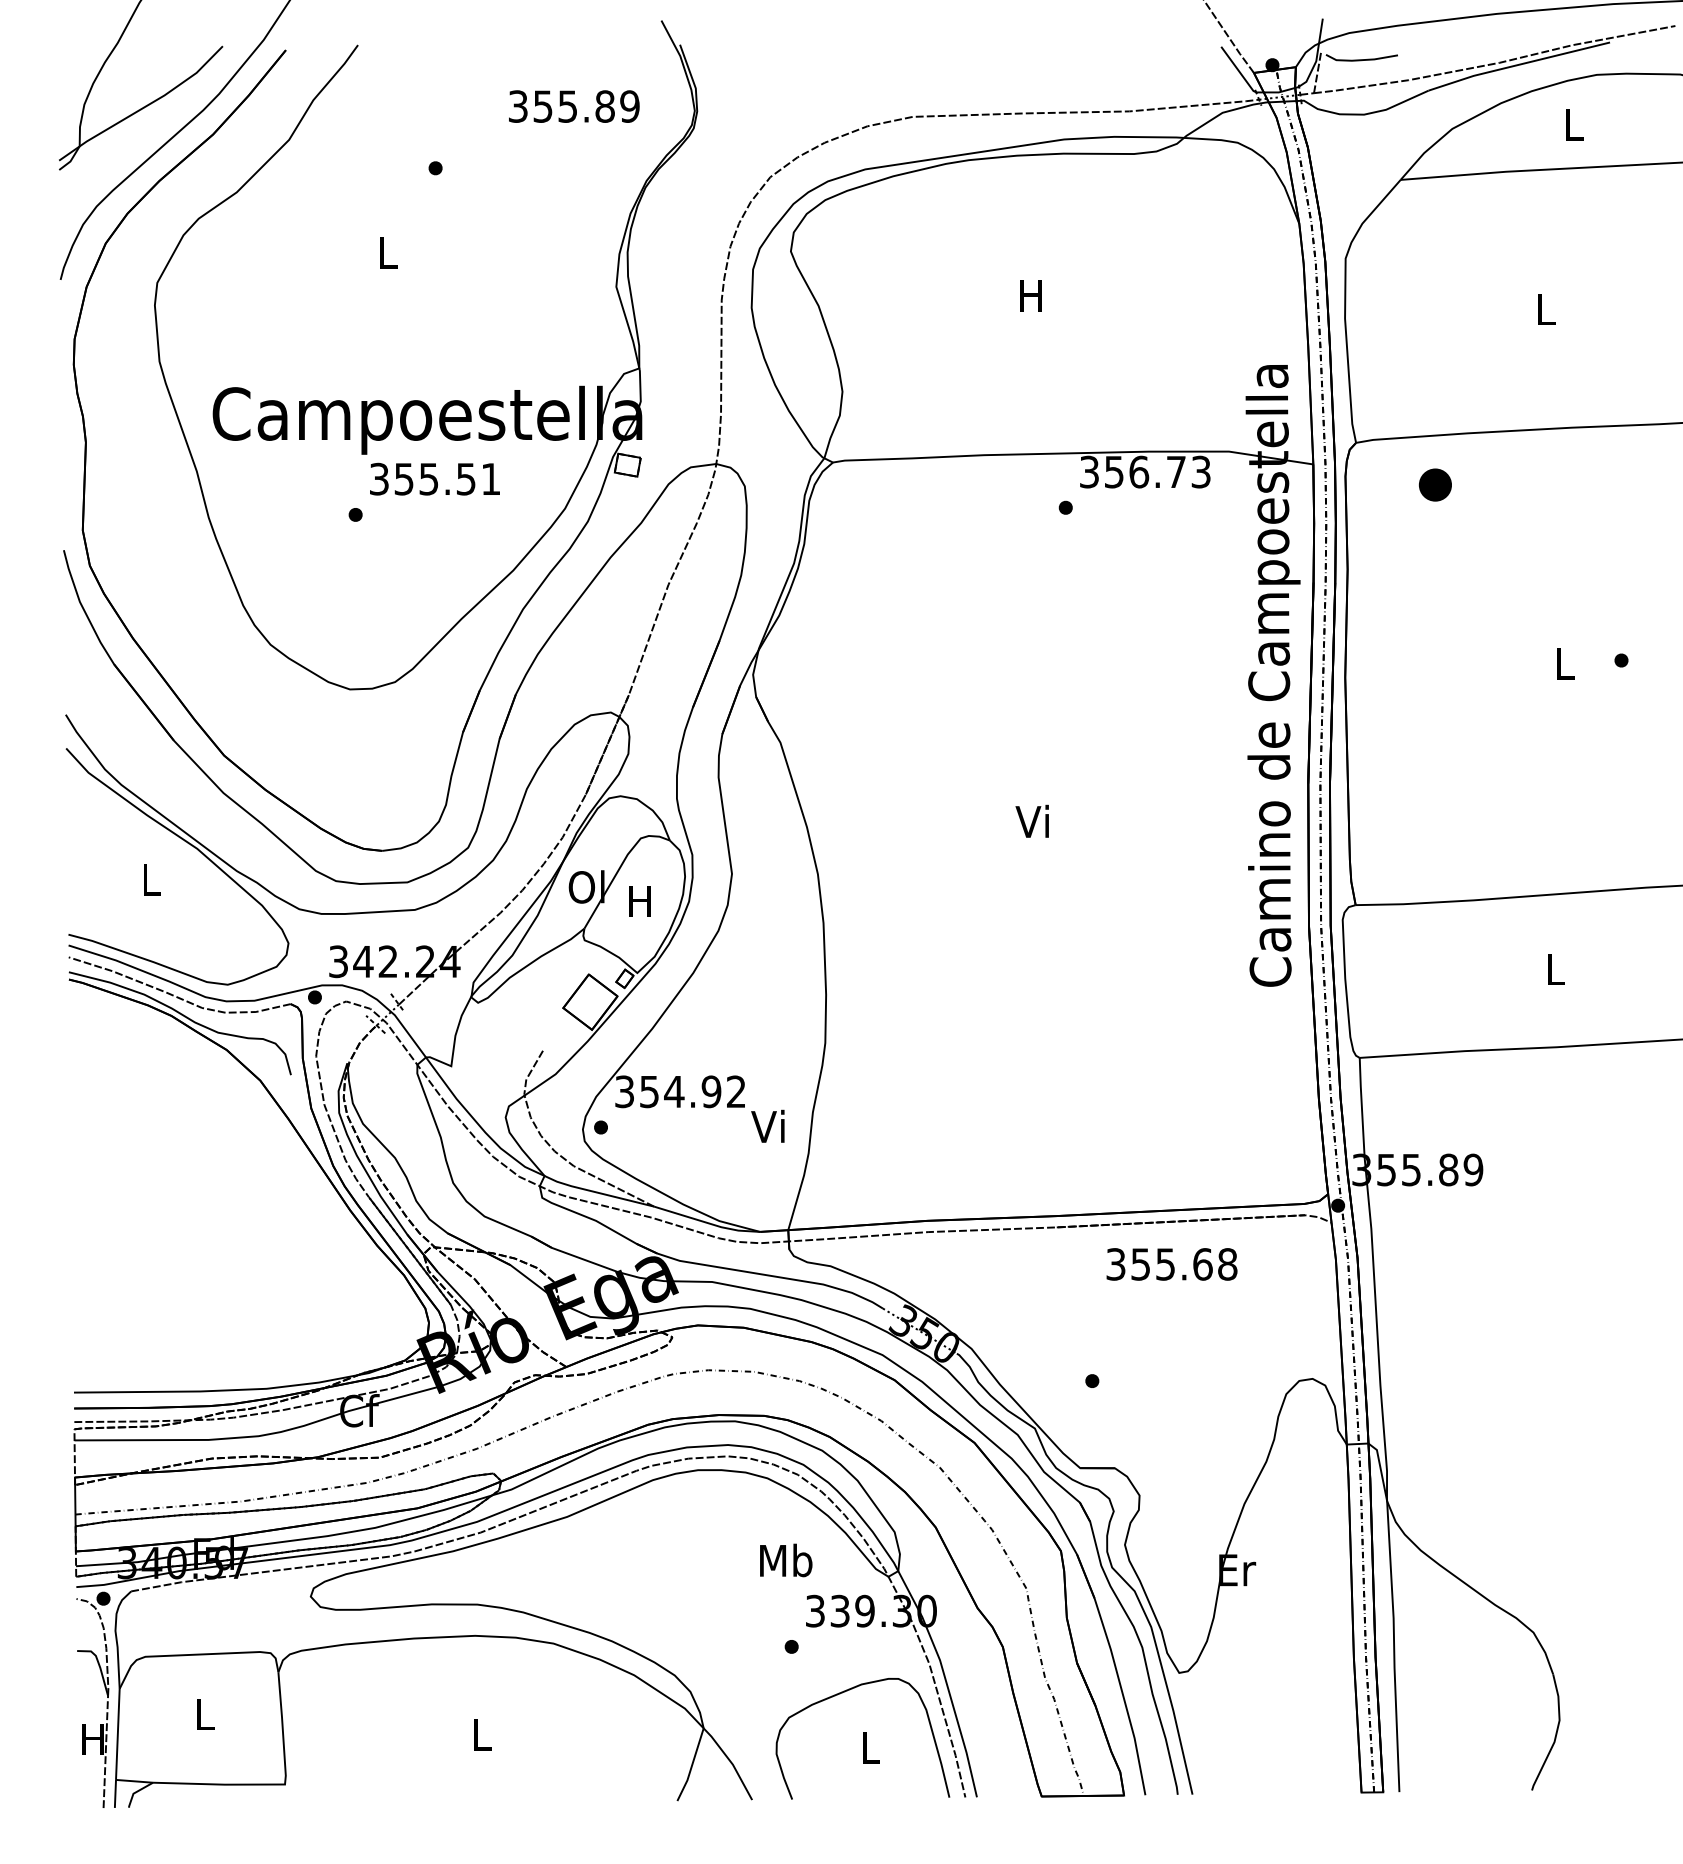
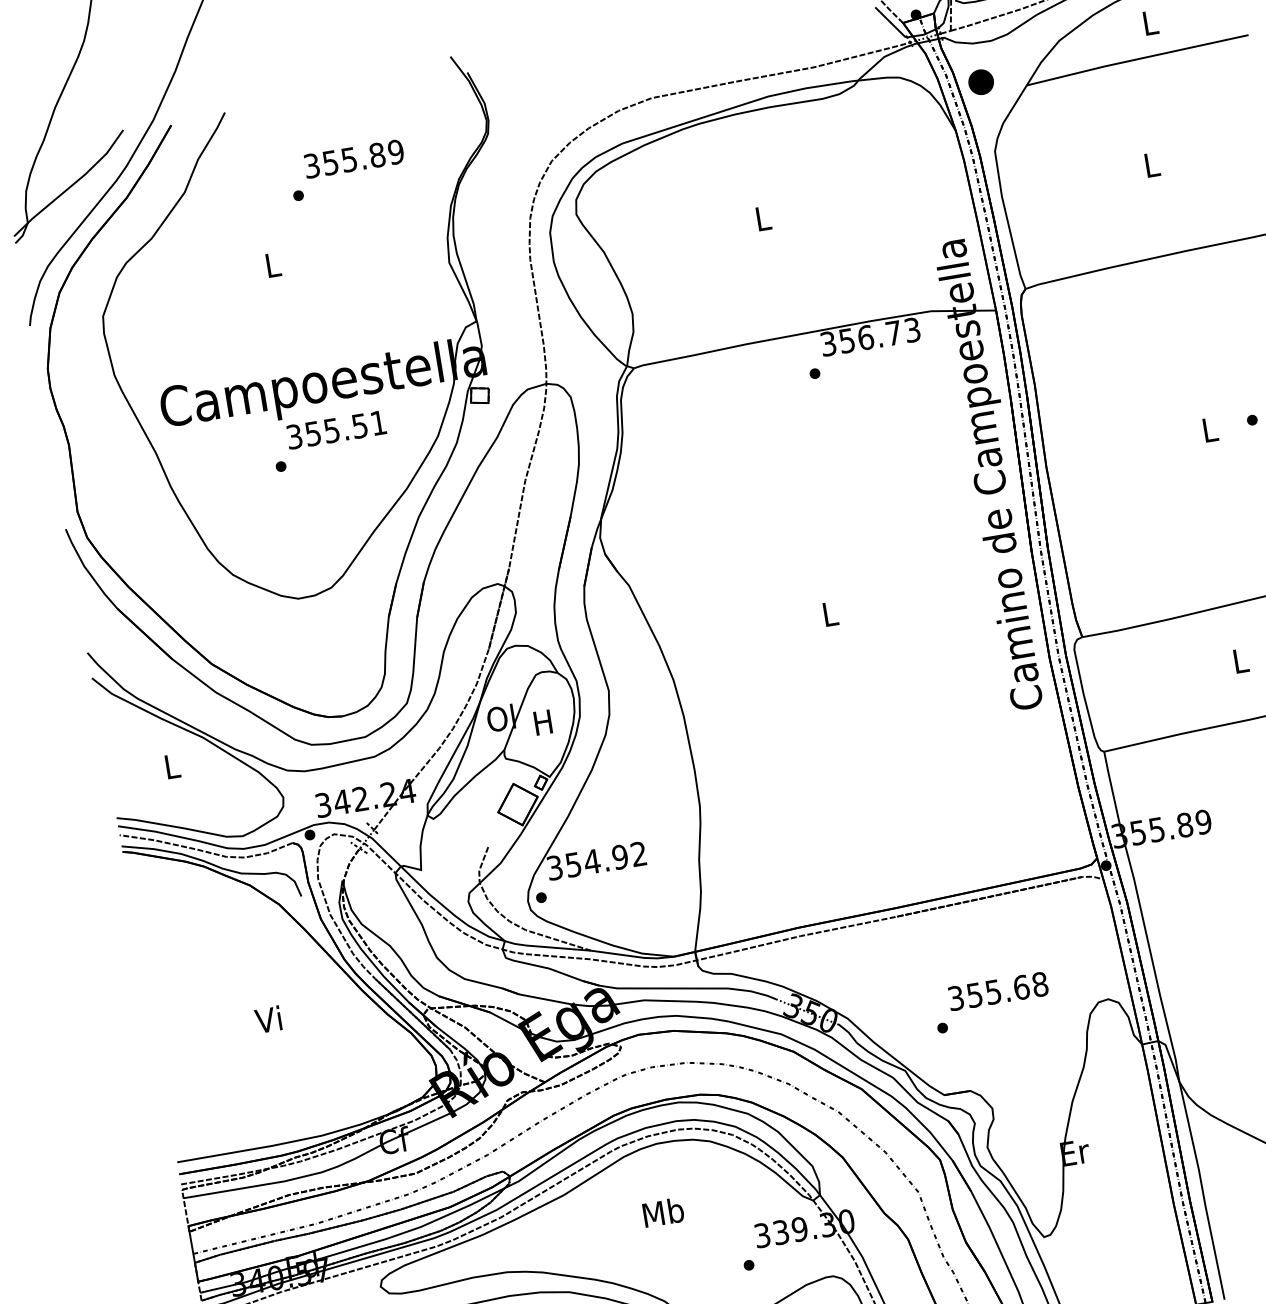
text: (574, 106) -> (354, 158), moved
text: (1030, 295) -> (762, 218), H -> L
part: (1435, 484) -> (981, 81), moved
text: (1031, 820) -> (827, 613), Vi -> L
text: (767, 1125) -> (267, 1019), moved
text: (1171, 1264) -> (997, 991), moved
text: (786, 1560) -> (663, 1212), moved

